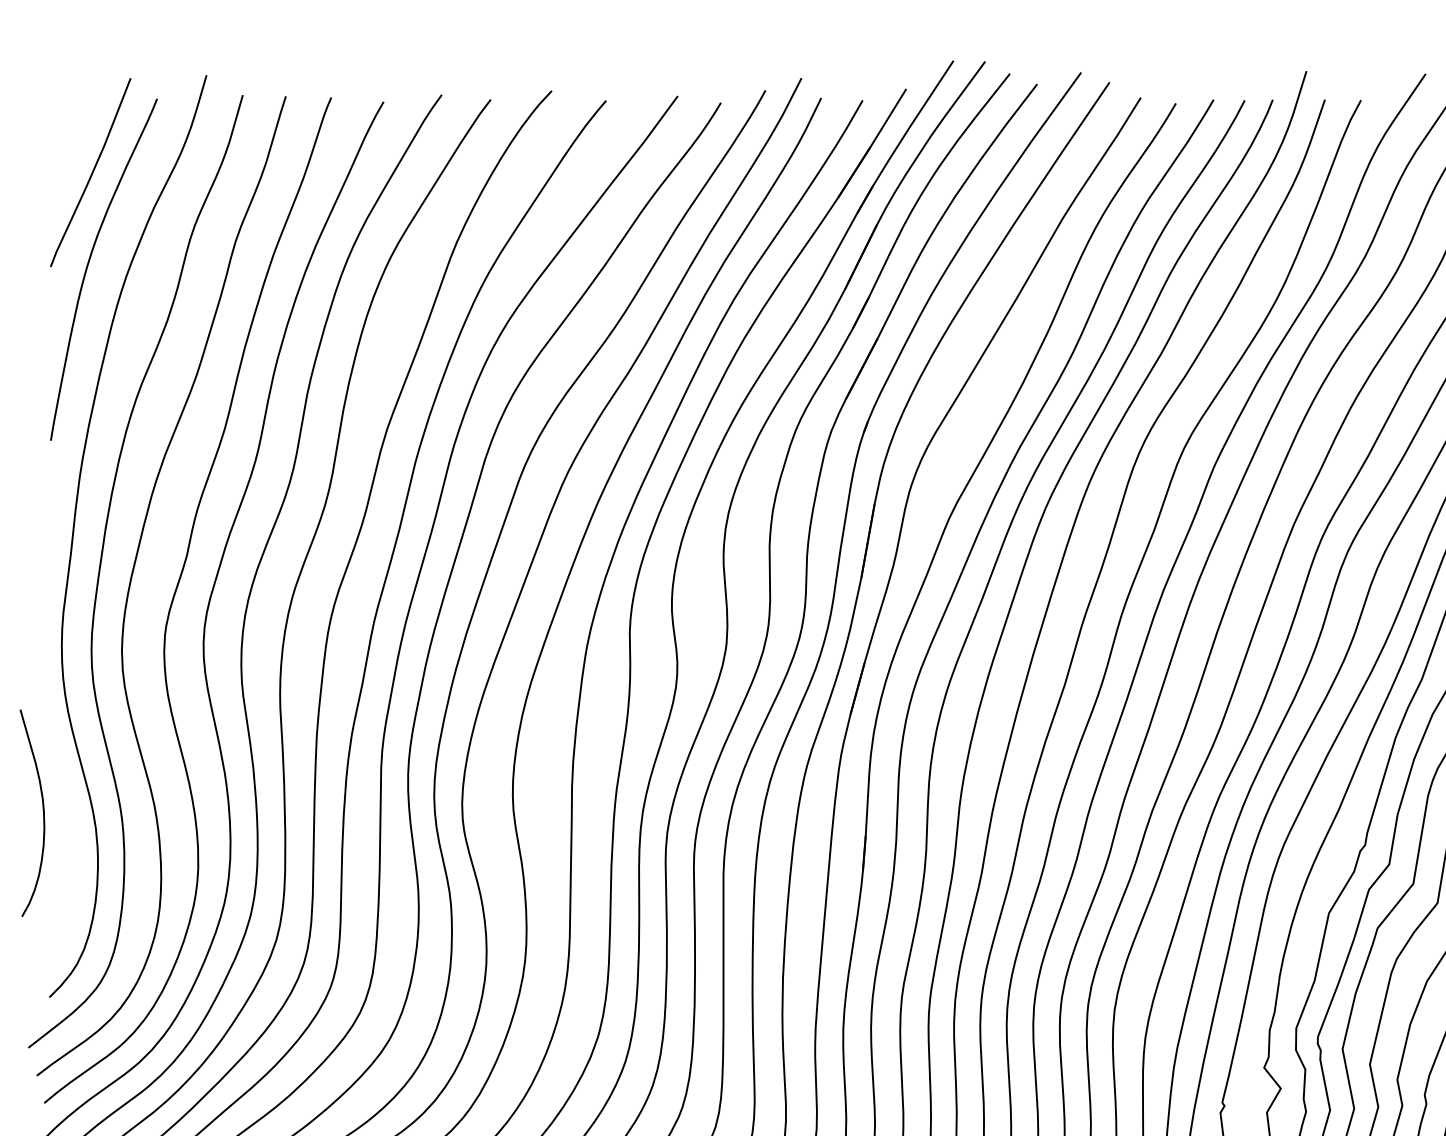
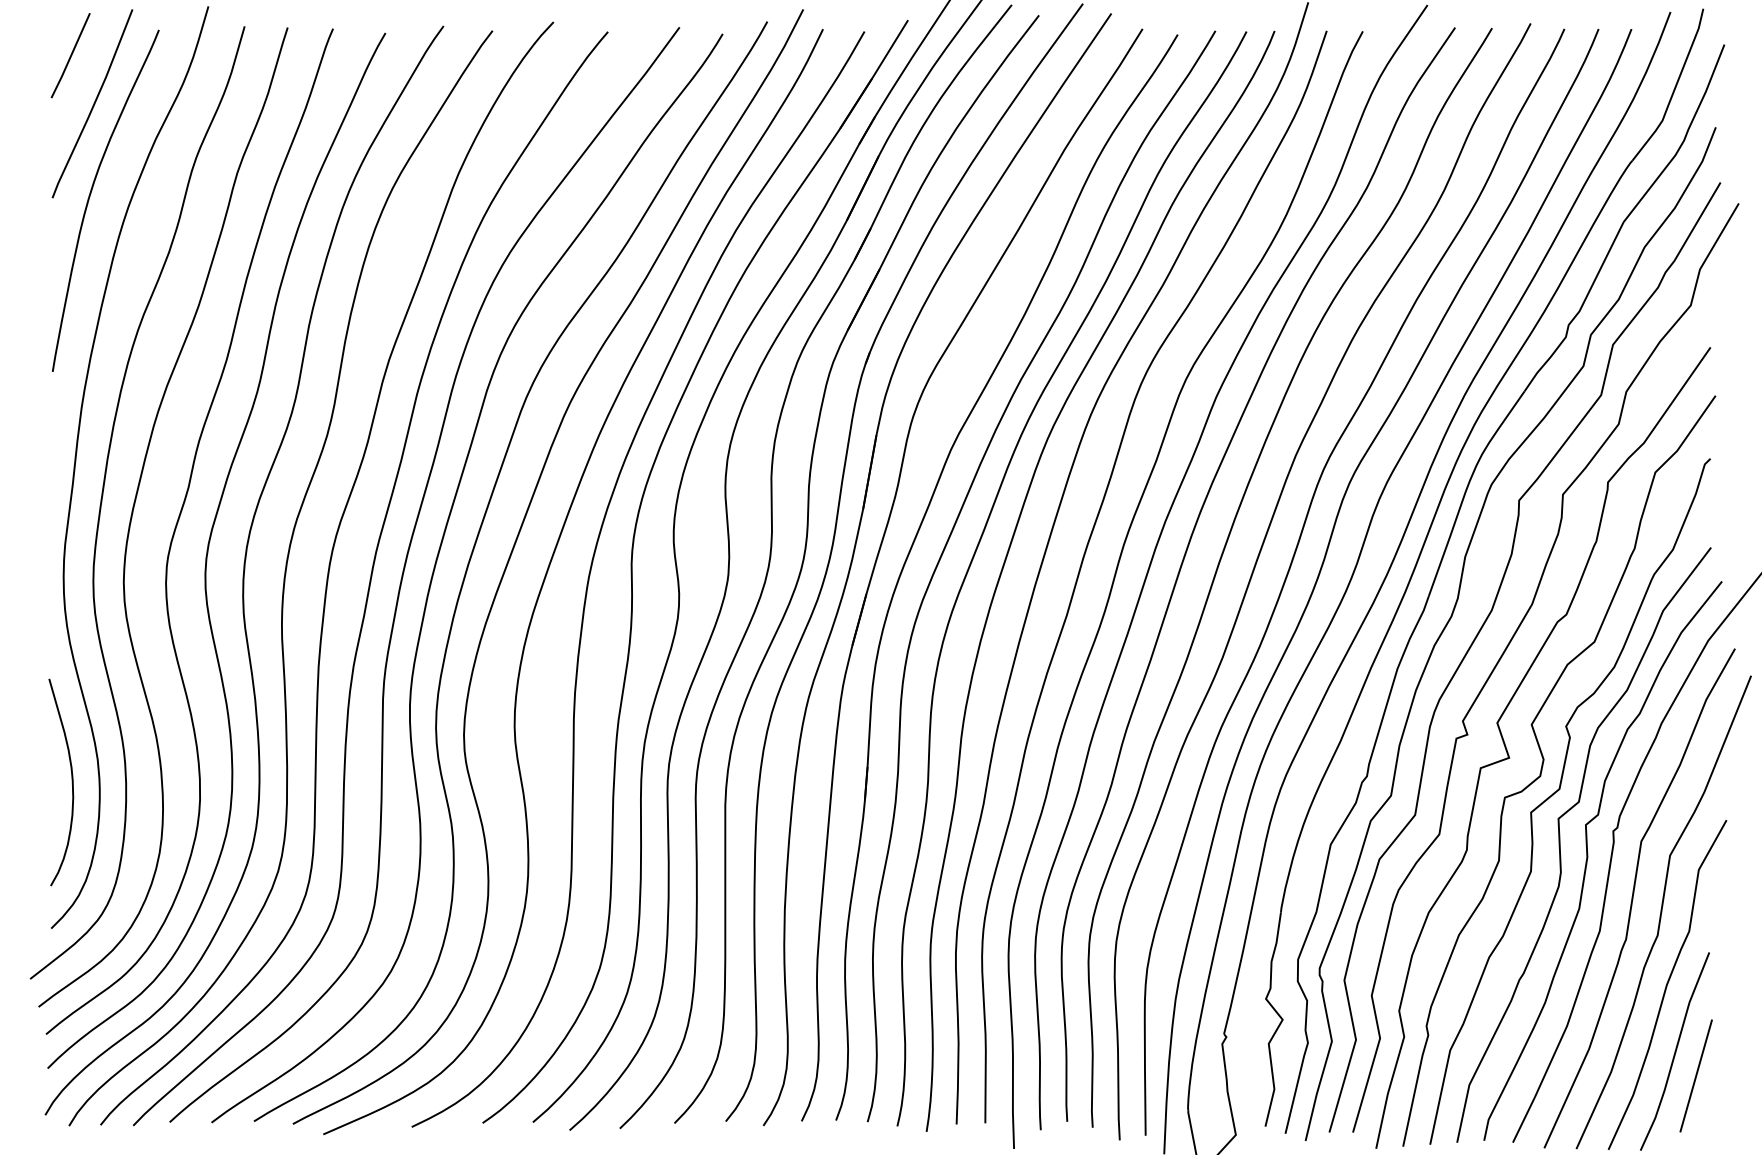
line: (68, 124) -> (70, 55), added
curve: (42, 813) -> (71, 782), moved

